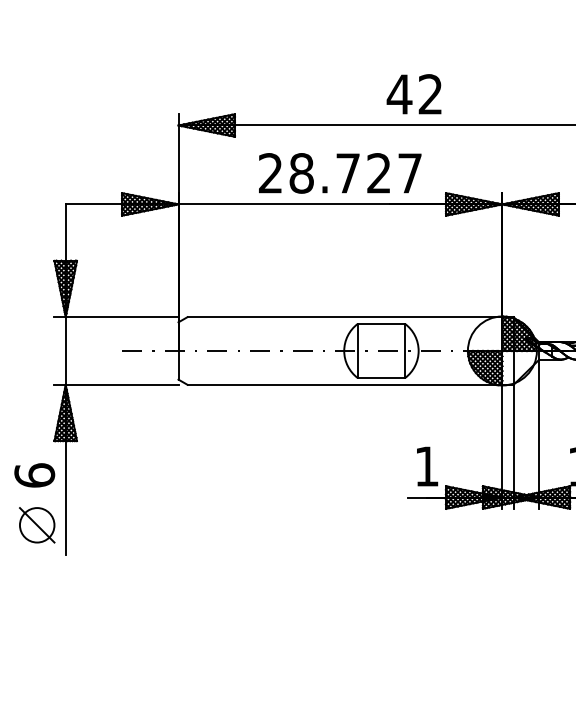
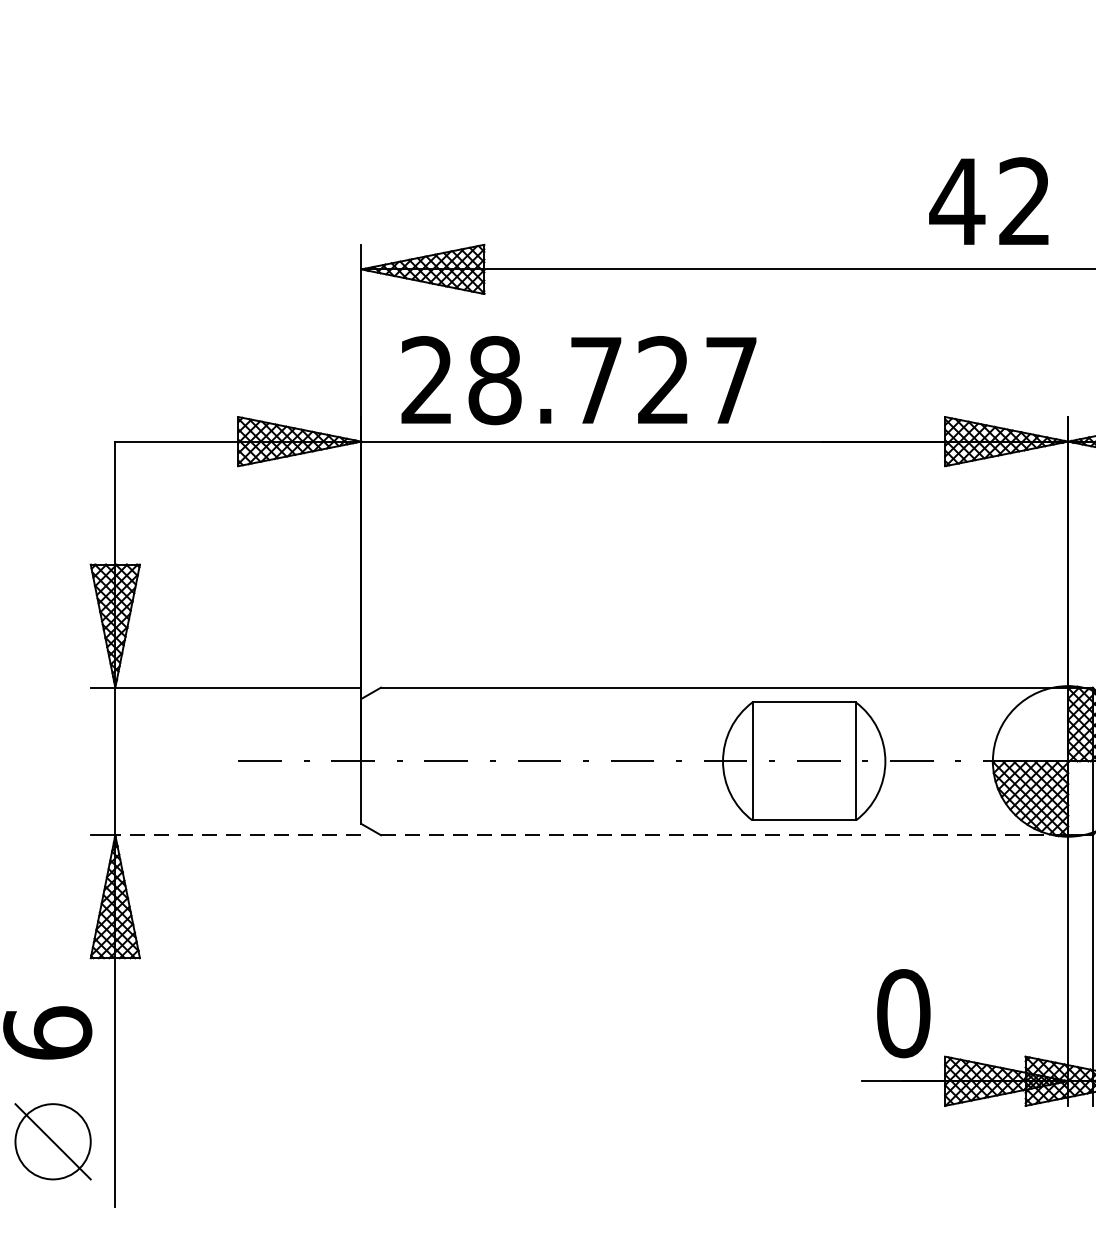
text: (413, 94) -> (987, 201), moved
text: (340, 173) -> (579, 380), moved
line: (121, 384) -> (236, 834), solid -> dashed
line: (345, 384) -> (725, 834), solid -> dashed
text: (426, 466) -> (902, 1013), 1 -> 0

